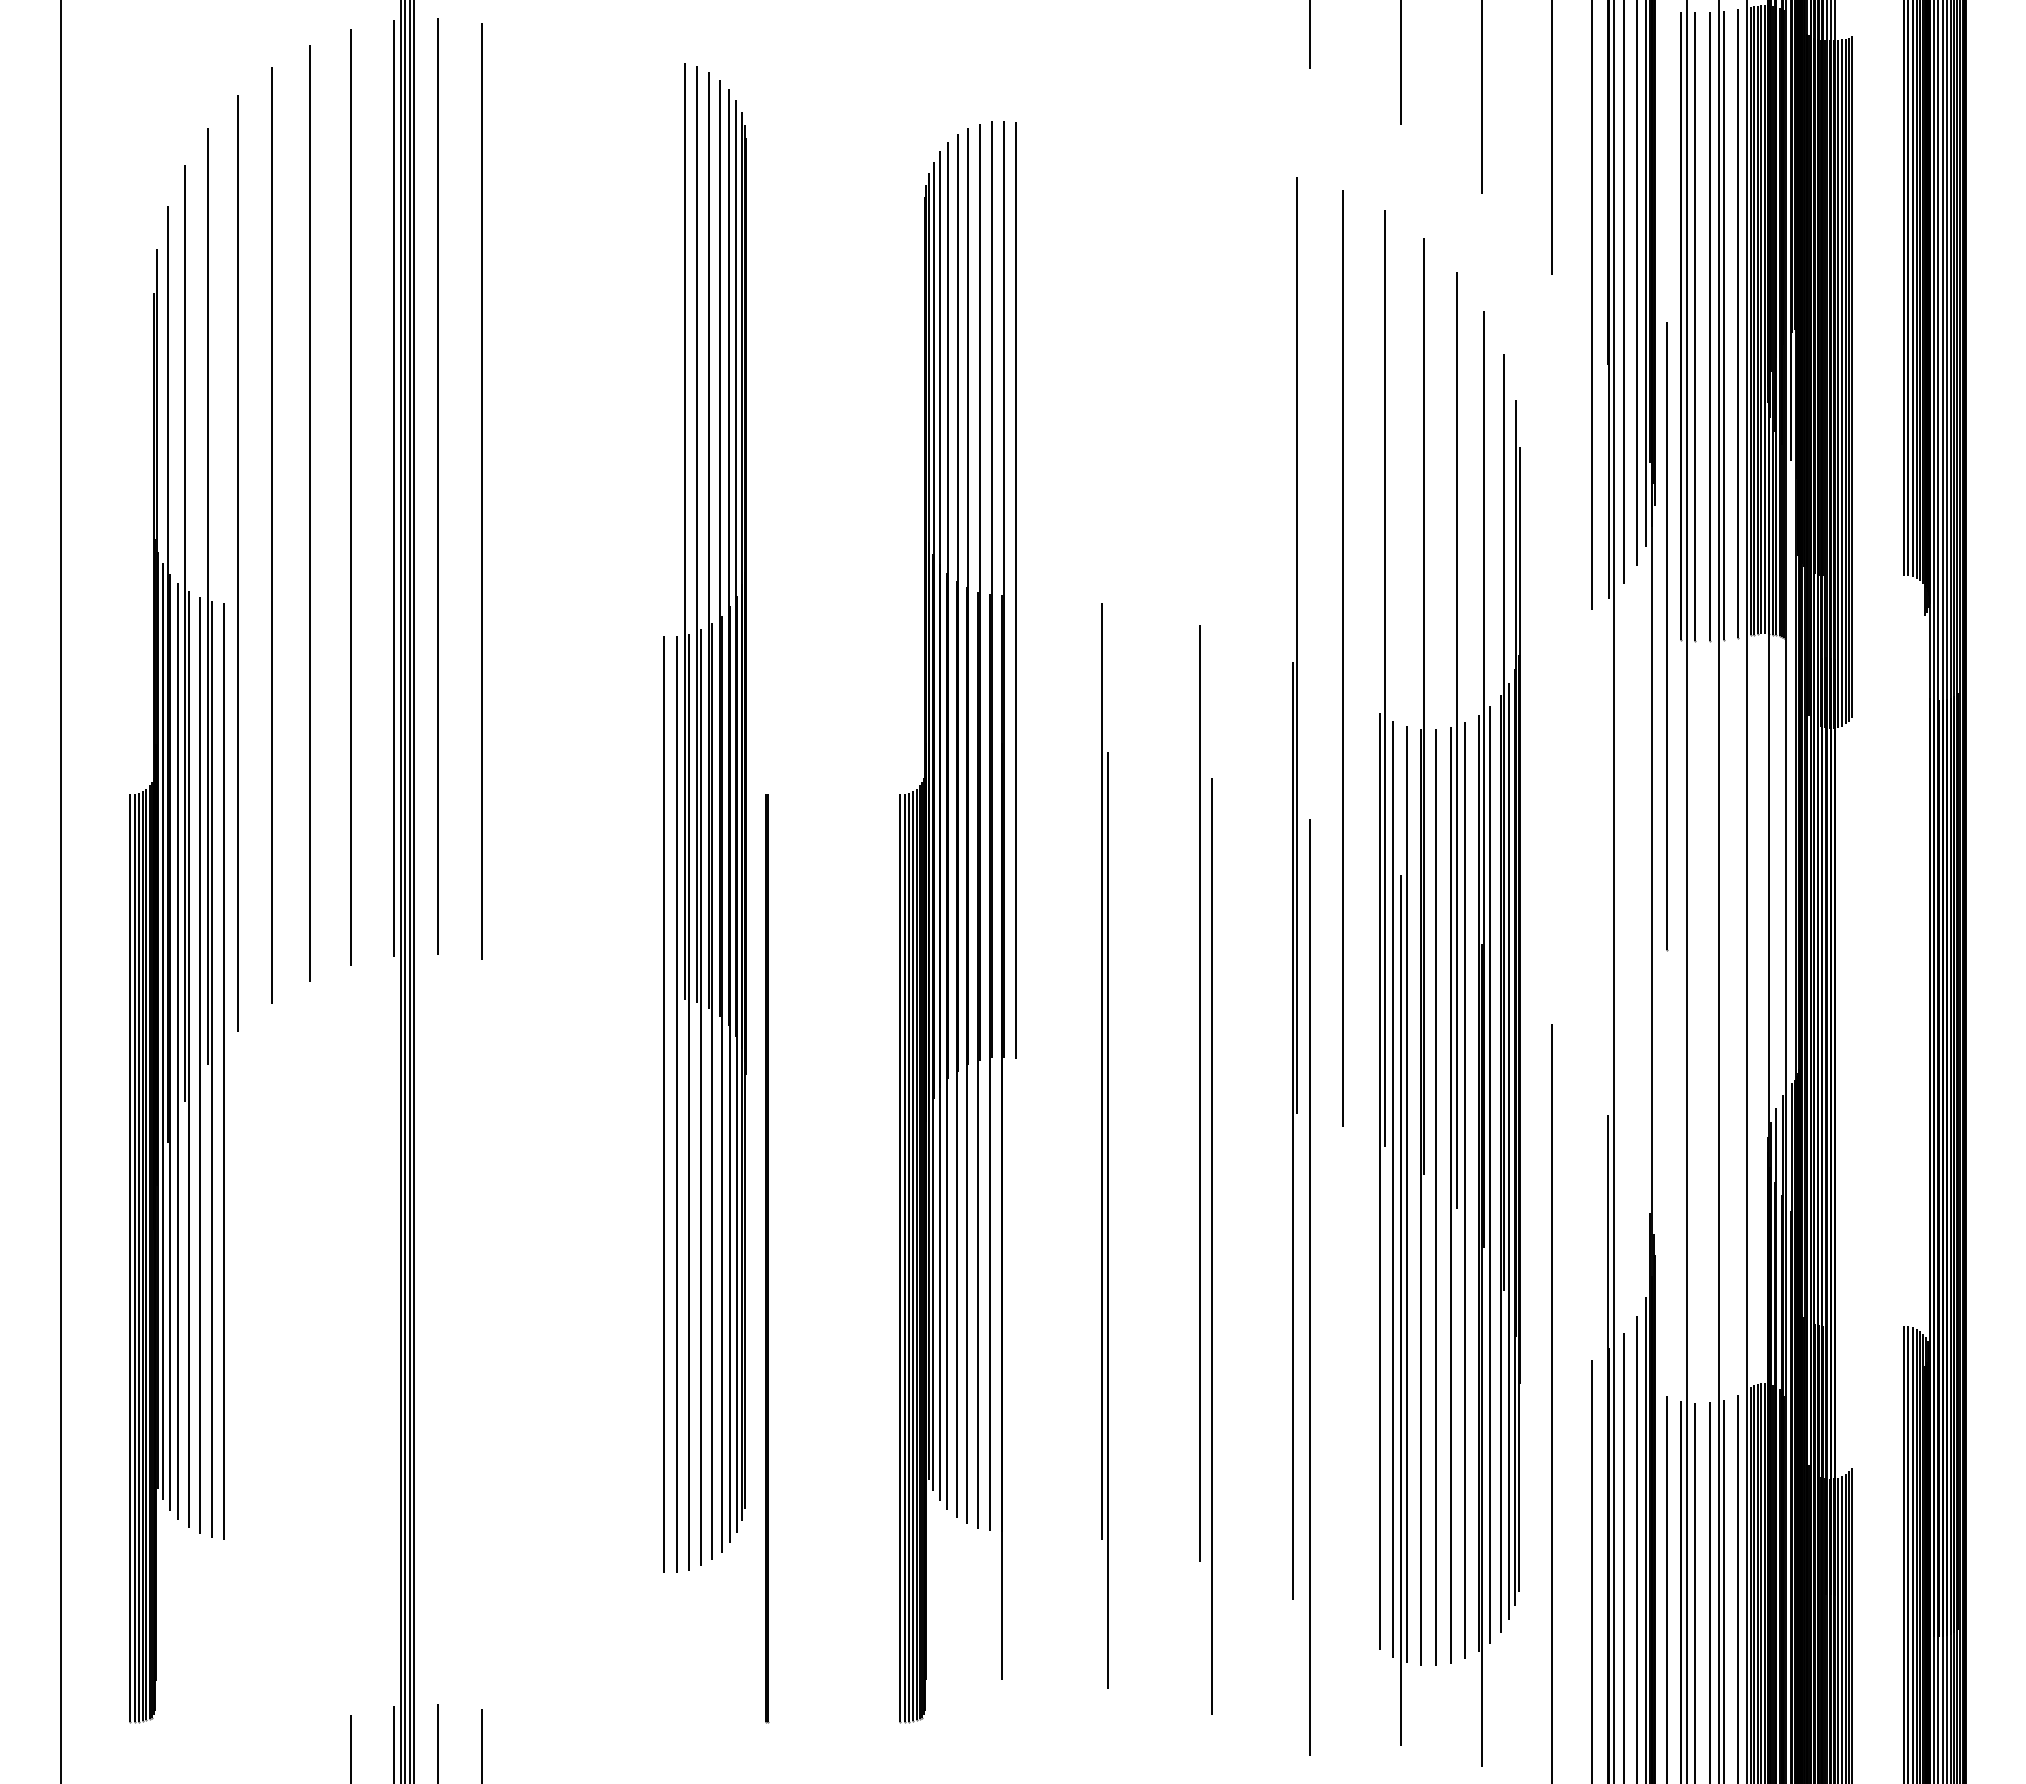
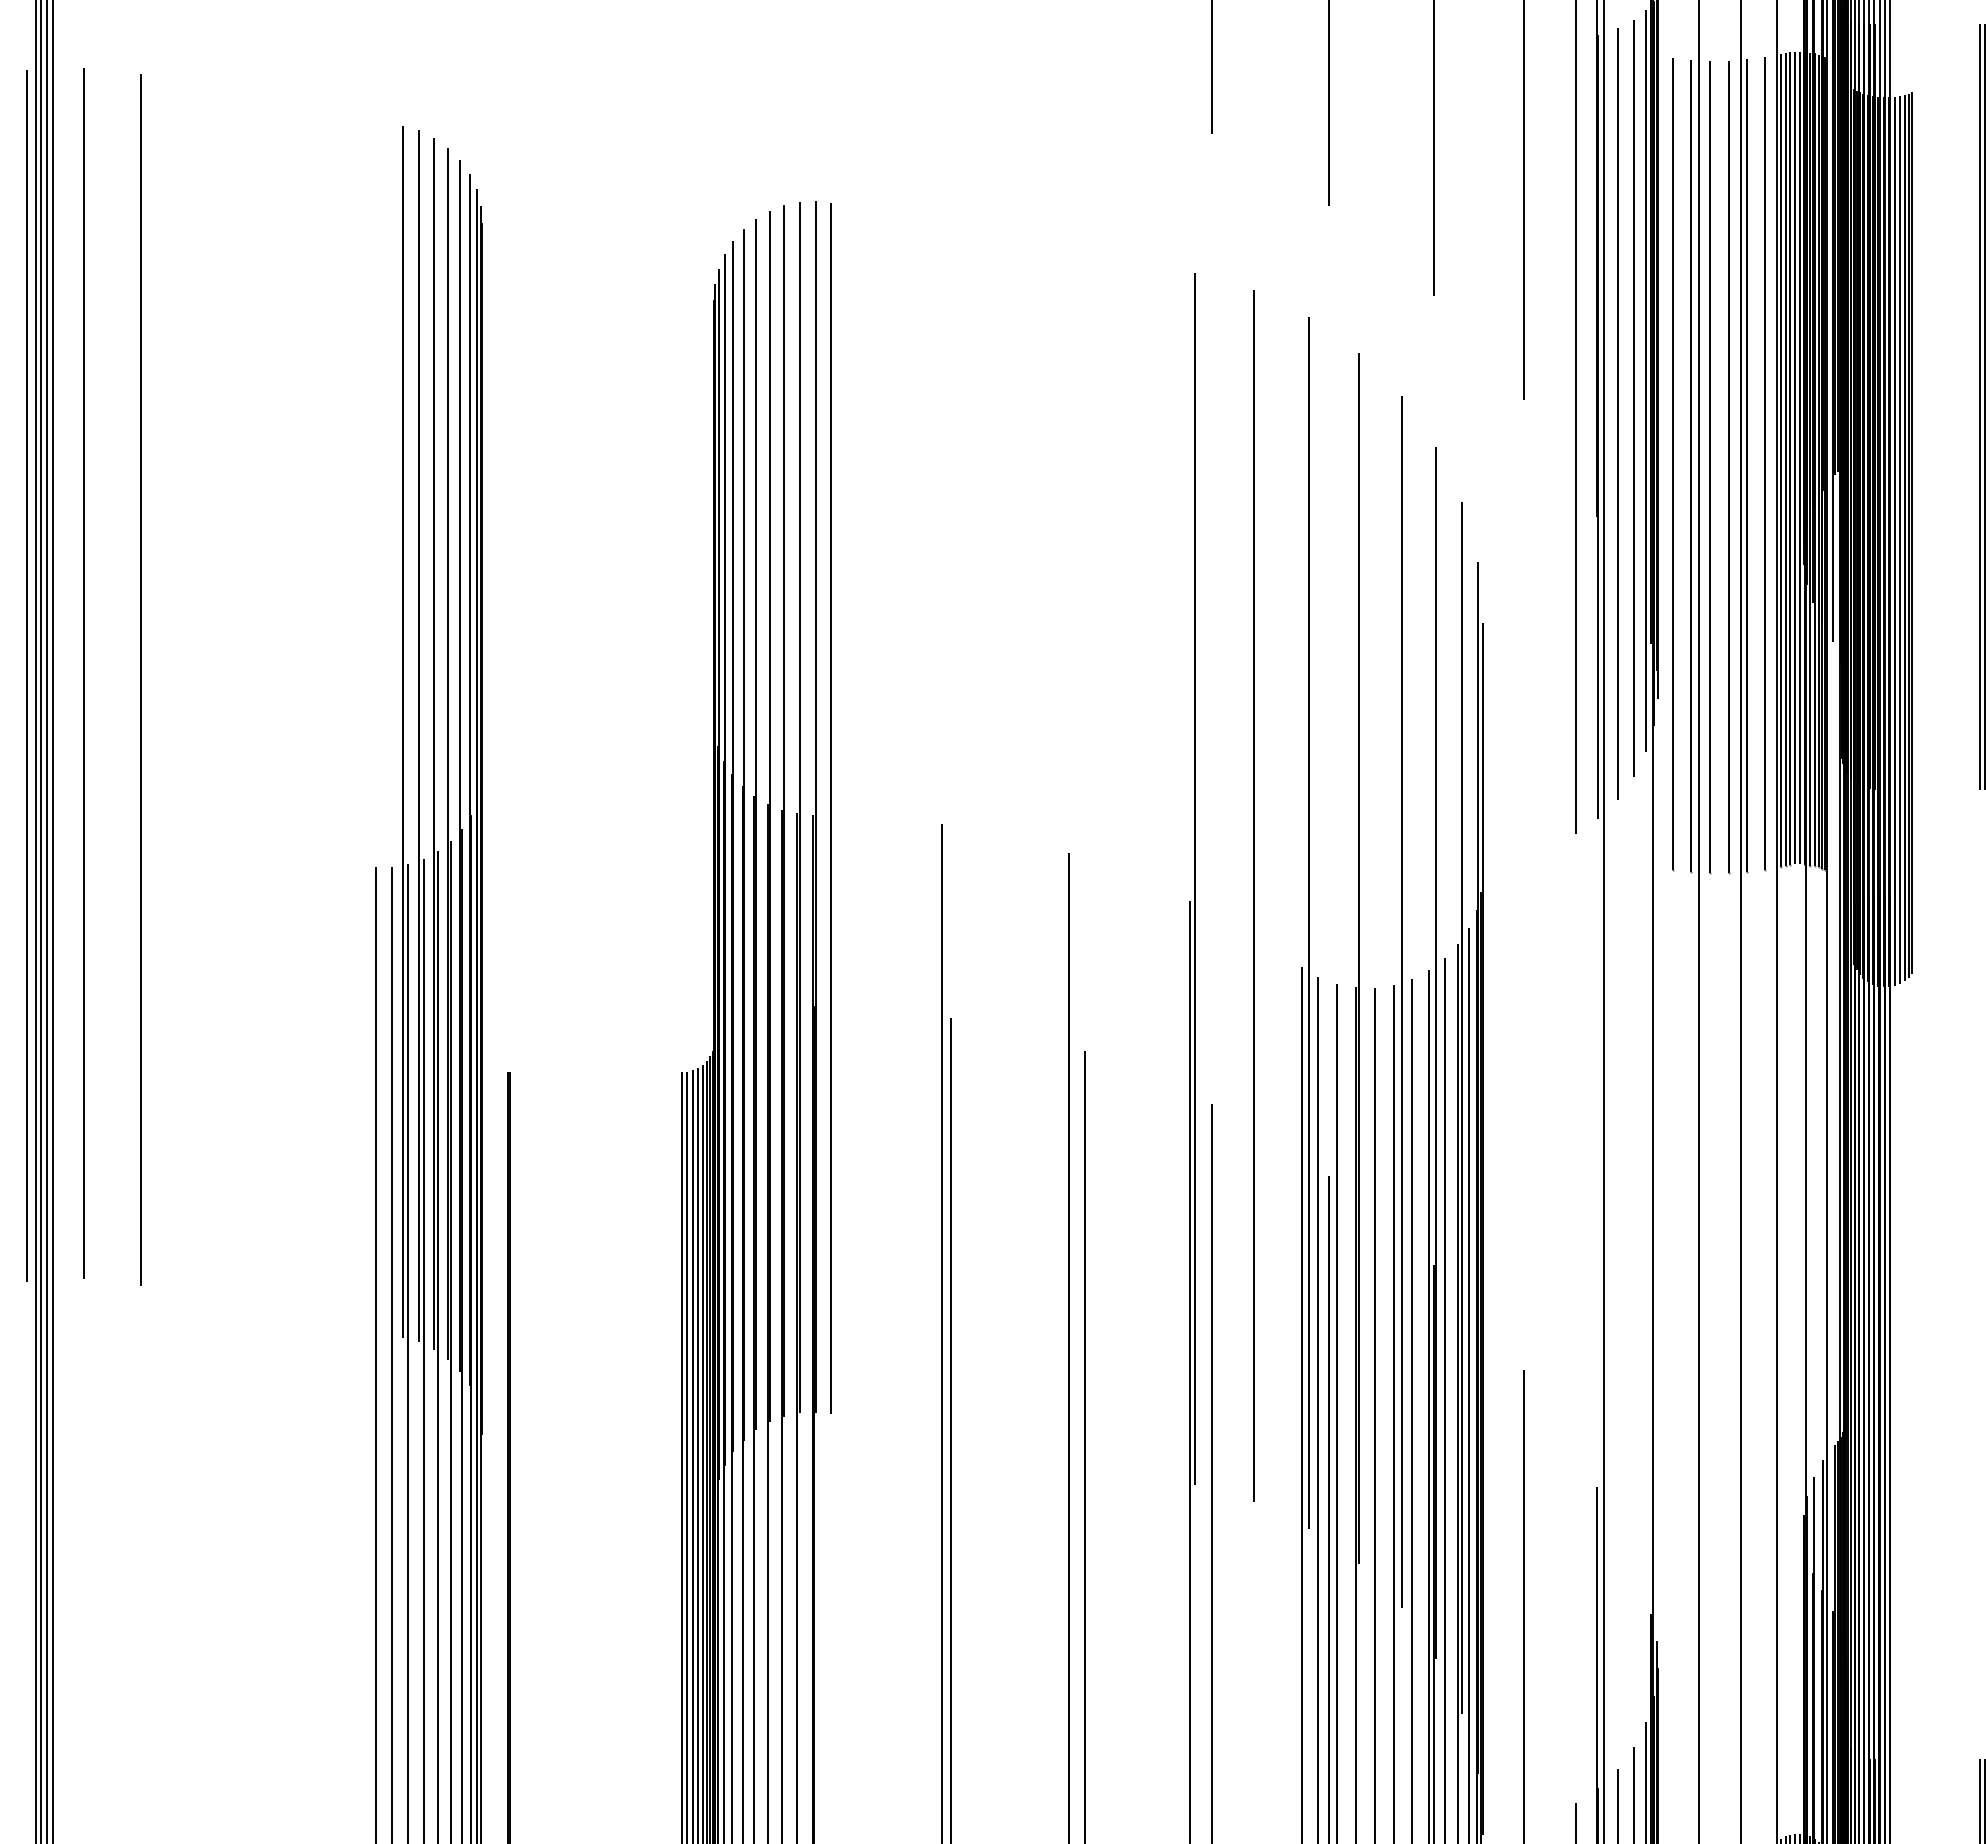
line: (1667, 636) -> (1673, 464), moved

